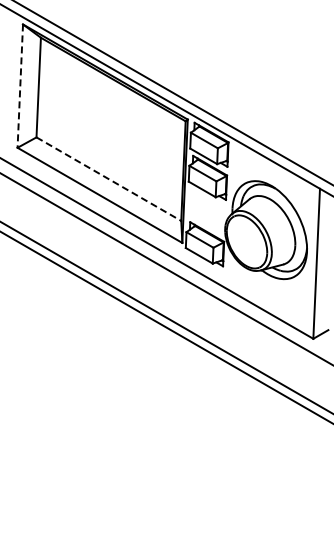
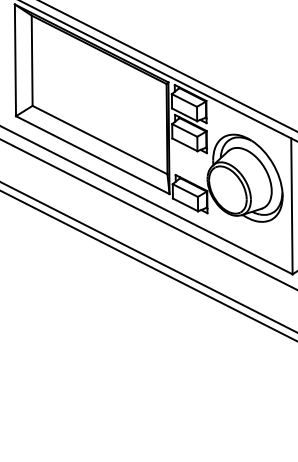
line: (20, 86) -> (15, 60), dashed -> solid
line: (108, 179) -> (99, 140), dashed -> solid

